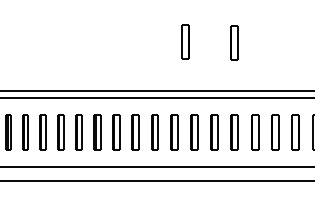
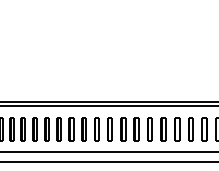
part: (185, 42) -> (130, 68), removed
part: (234, 43) -> (163, 69), removed

